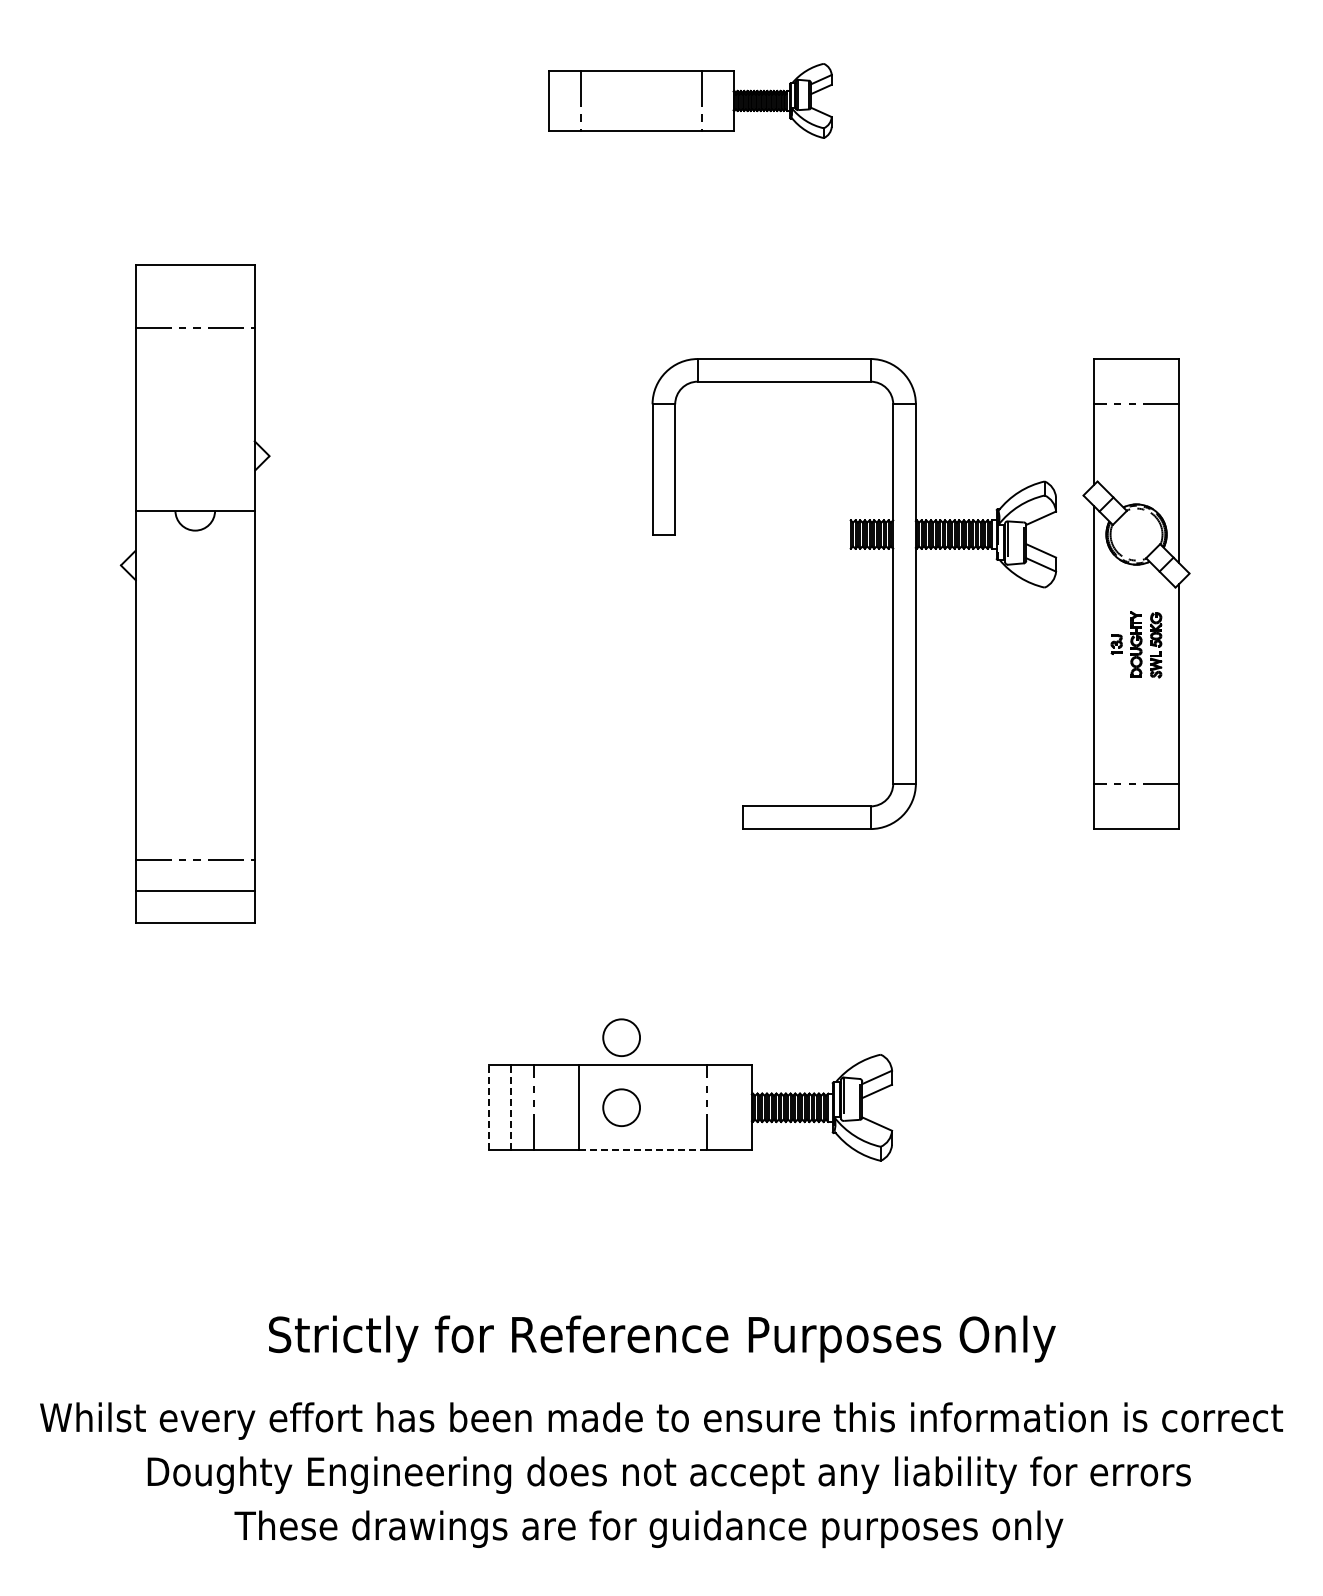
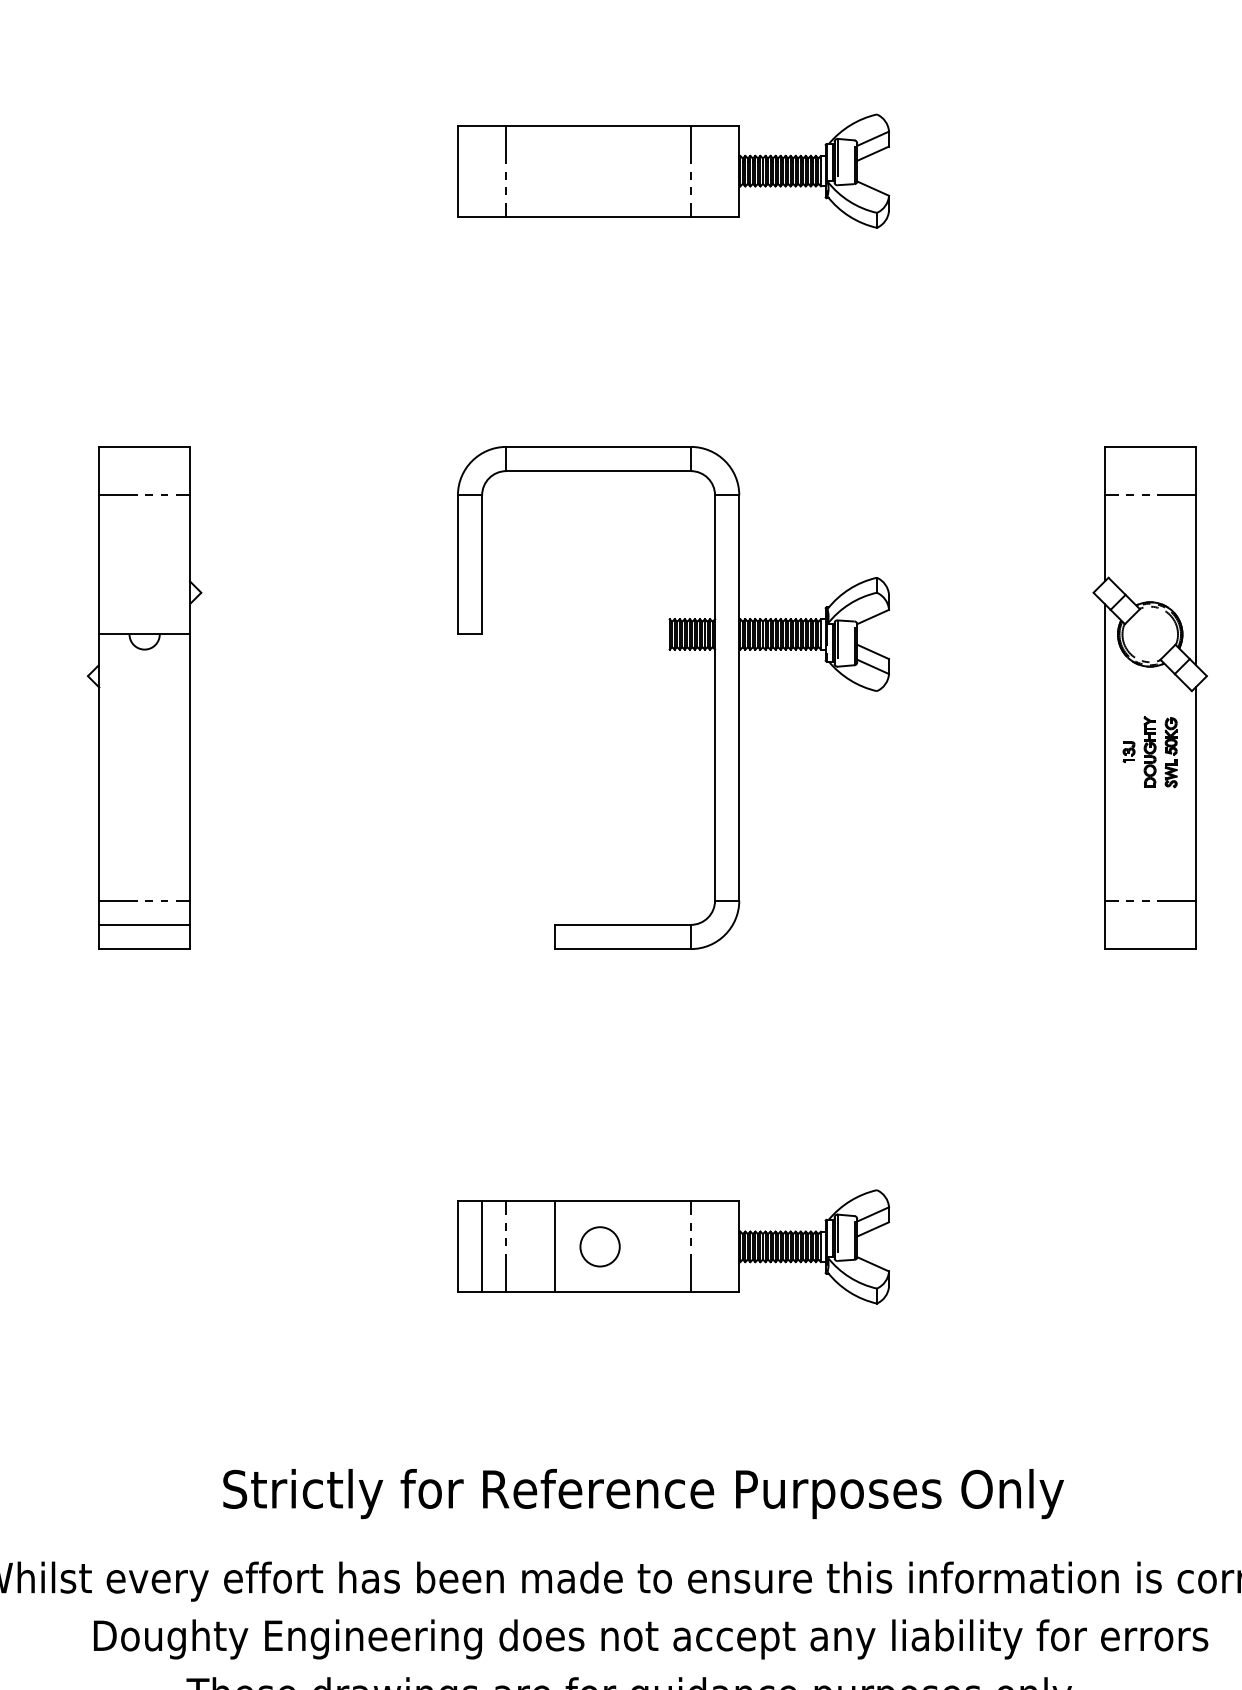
part: (690, 100) -> (673, 170), size x1.43
part: (195, 593) -> (144, 697), size x0.71
part: (892, 593) -> (714, 697), moved
circle: (621, 1037) -> (599, 1171), removed
line: (488, 1107) -> (457, 1246), dashed -> solid
line: (511, 1107) -> (482, 1246), dashed -> solid
line: (642, 1150) -> (622, 1292), dashed -> solid

